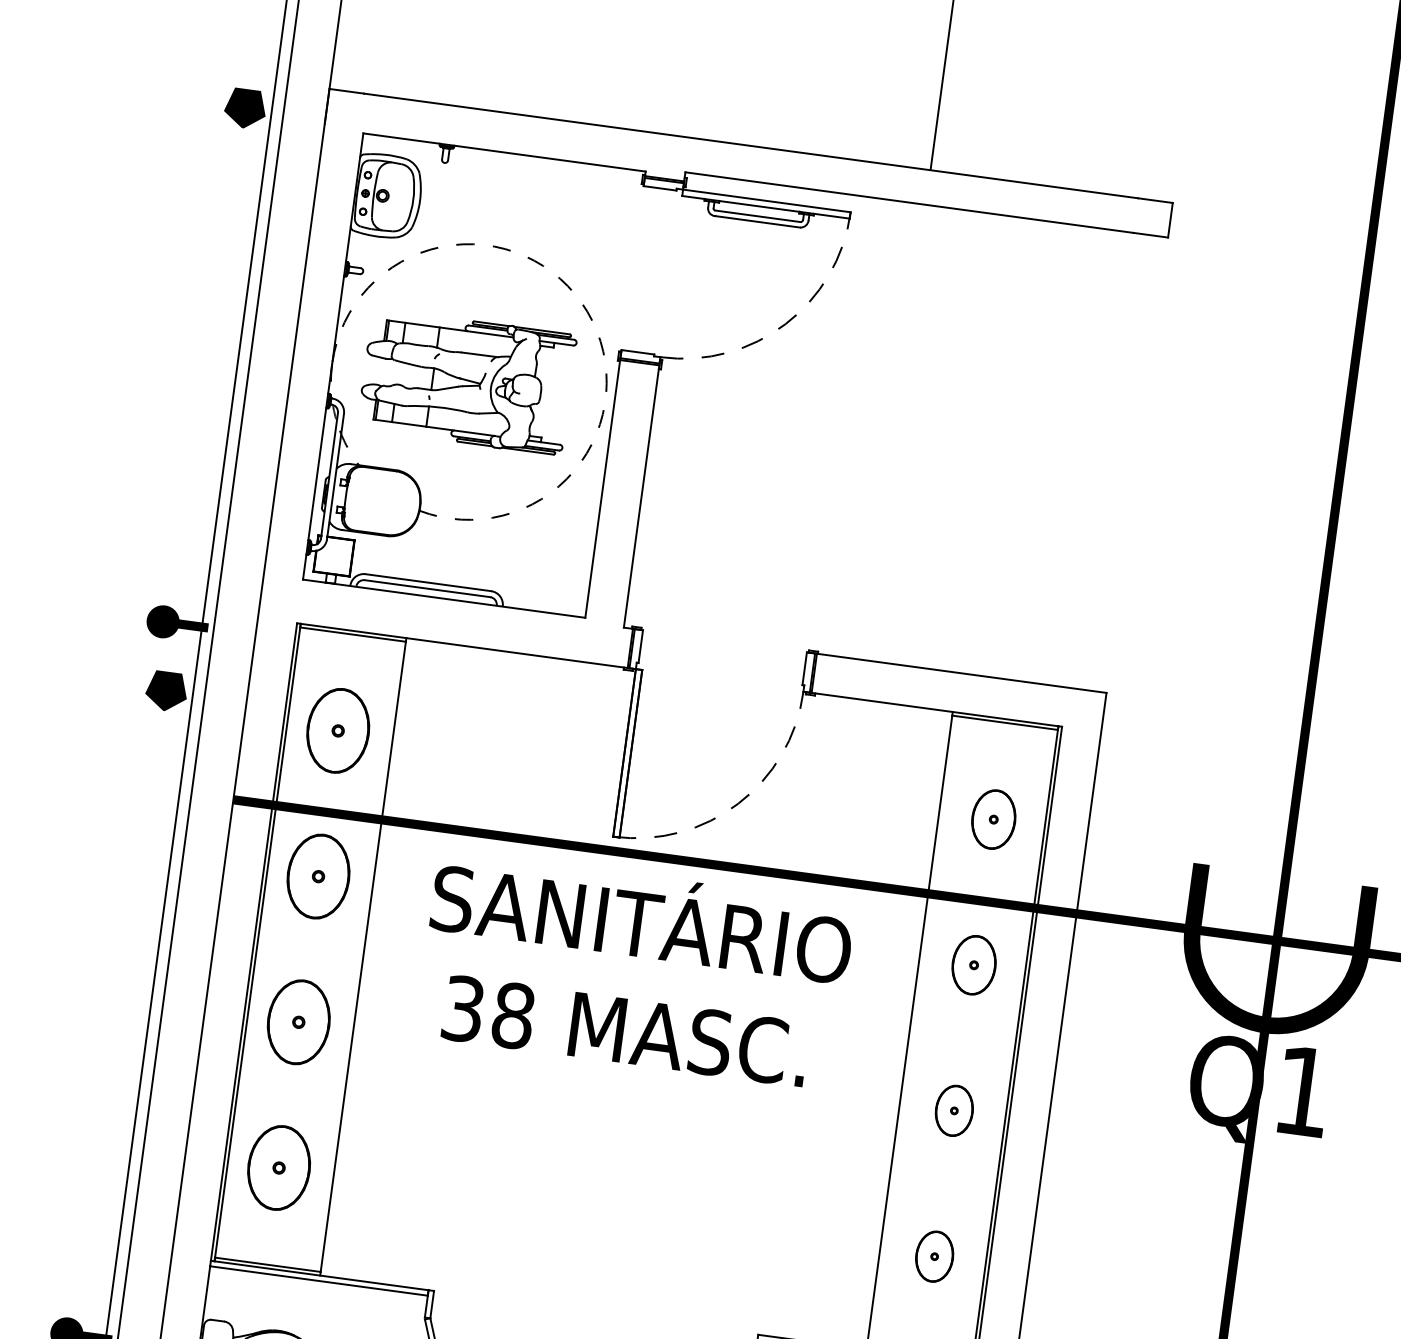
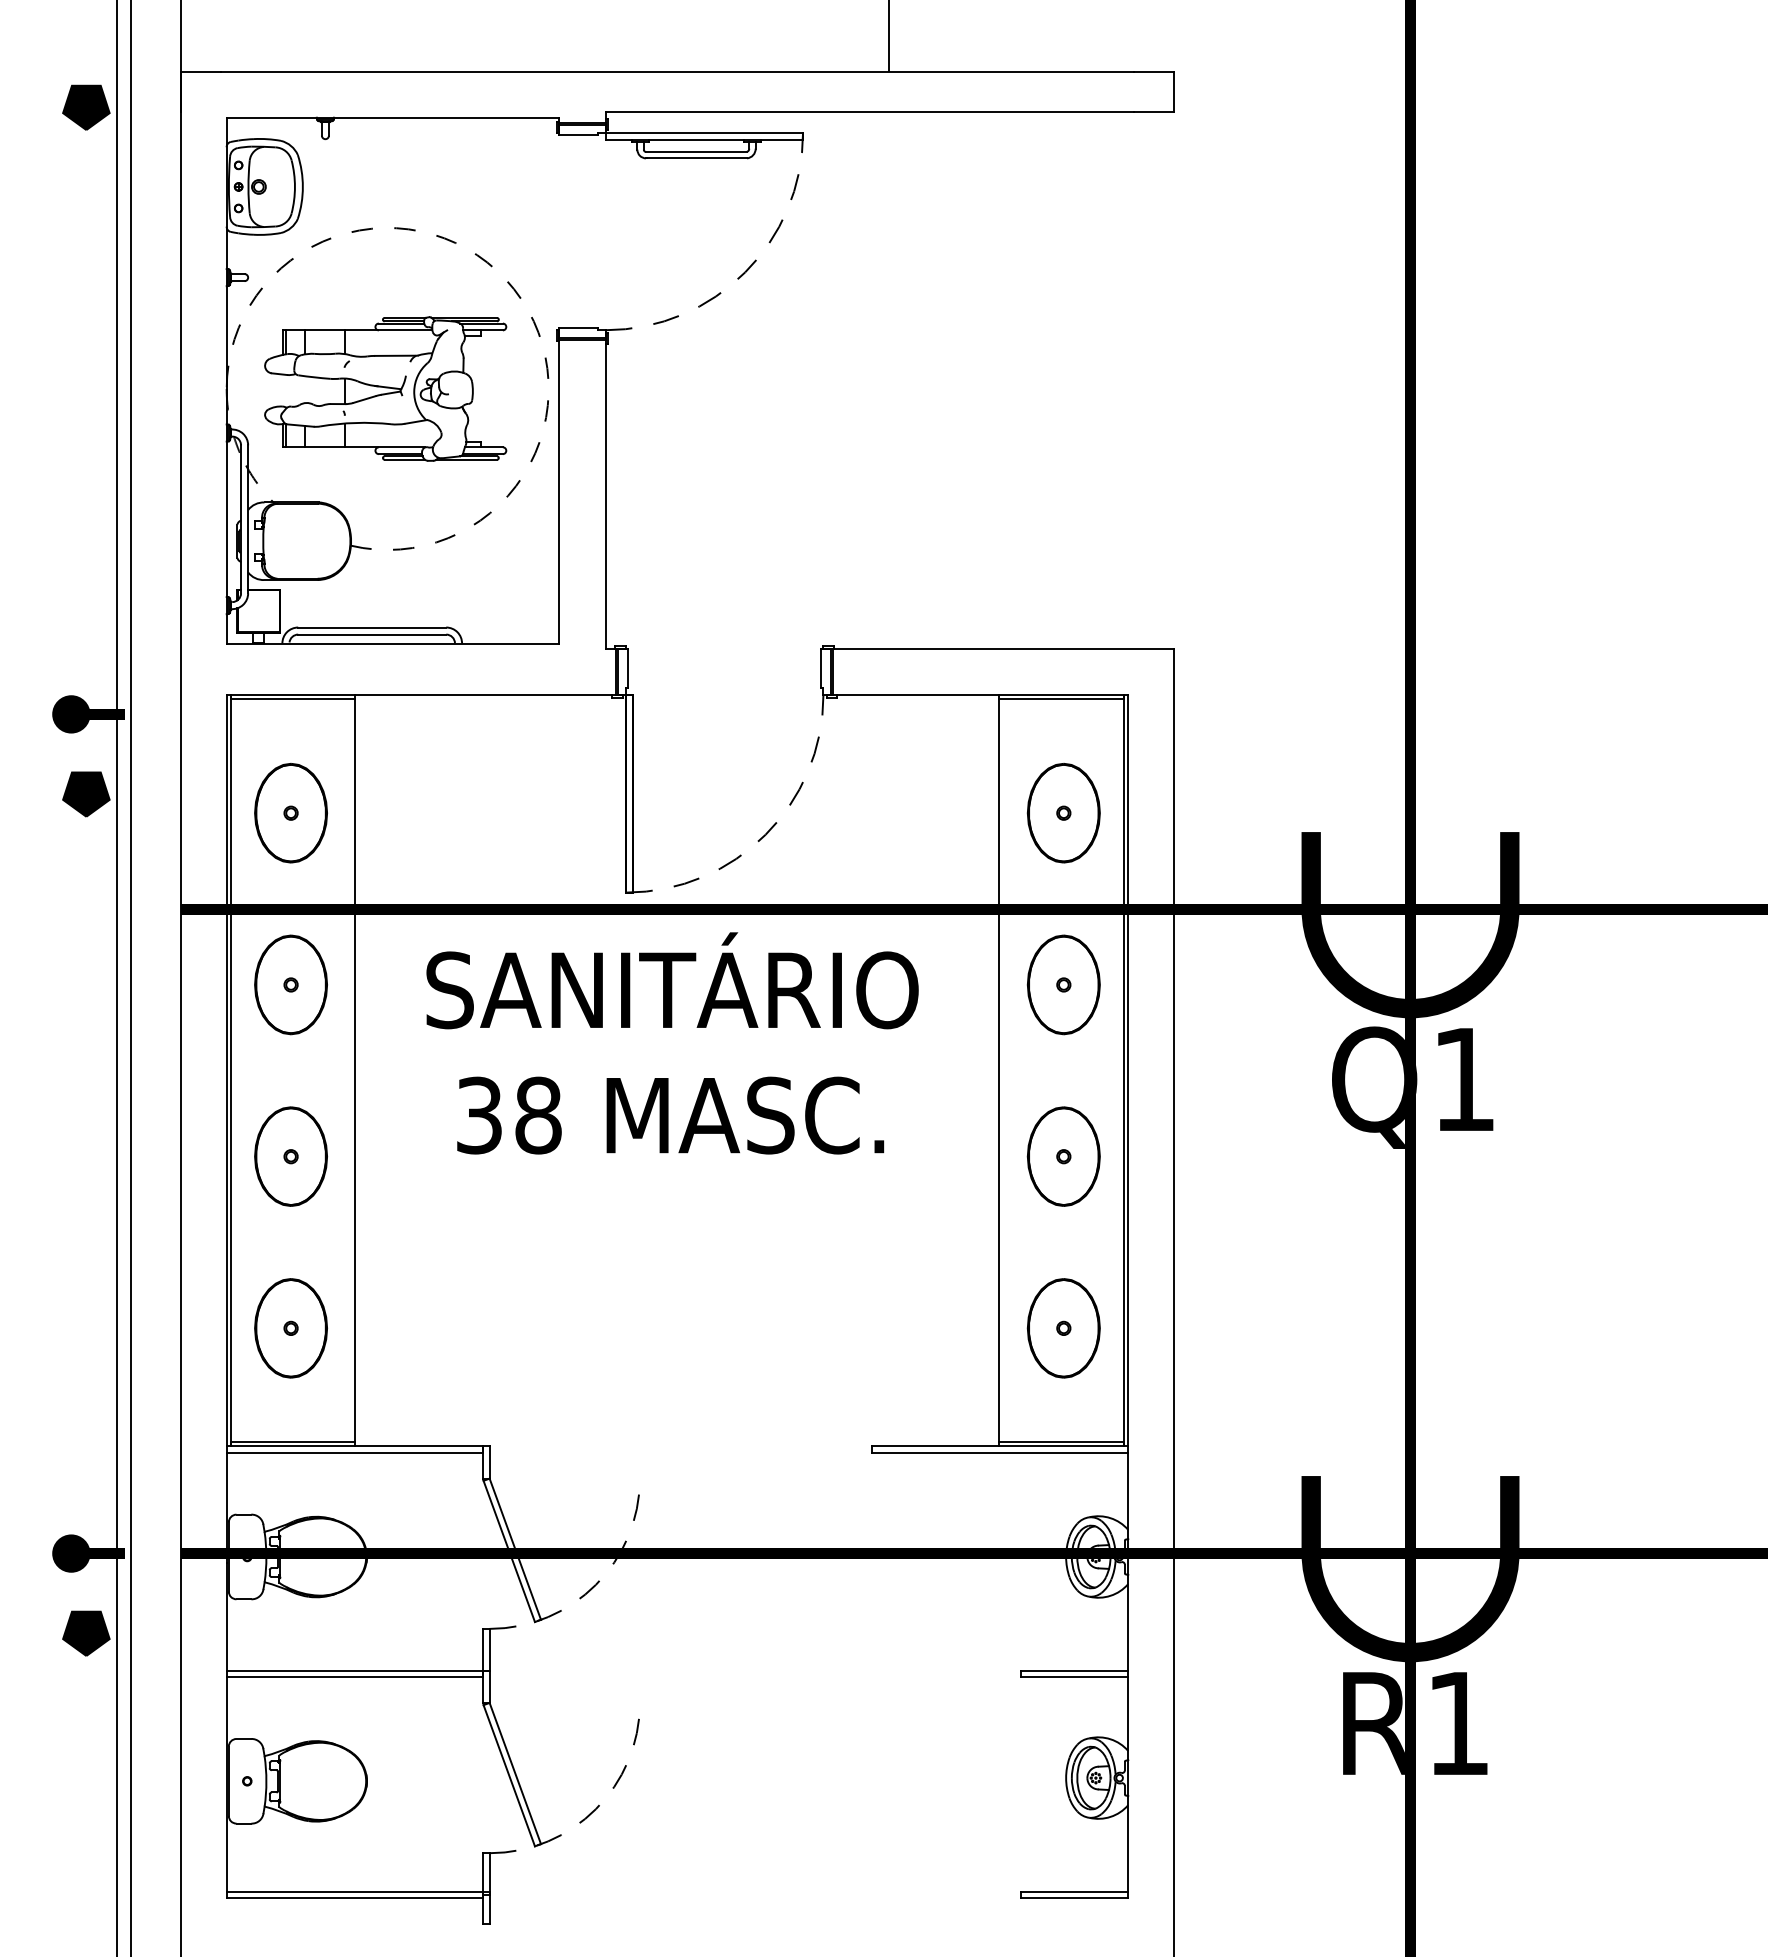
part: (993, 819) -> (1063, 813), size x1.43
part: (973, 964) -> (1063, 984), size x1.43
part: (954, 1110) -> (1063, 1156), size x1.67
part: (934, 1256) -> (1063, 1328), size x1.67

